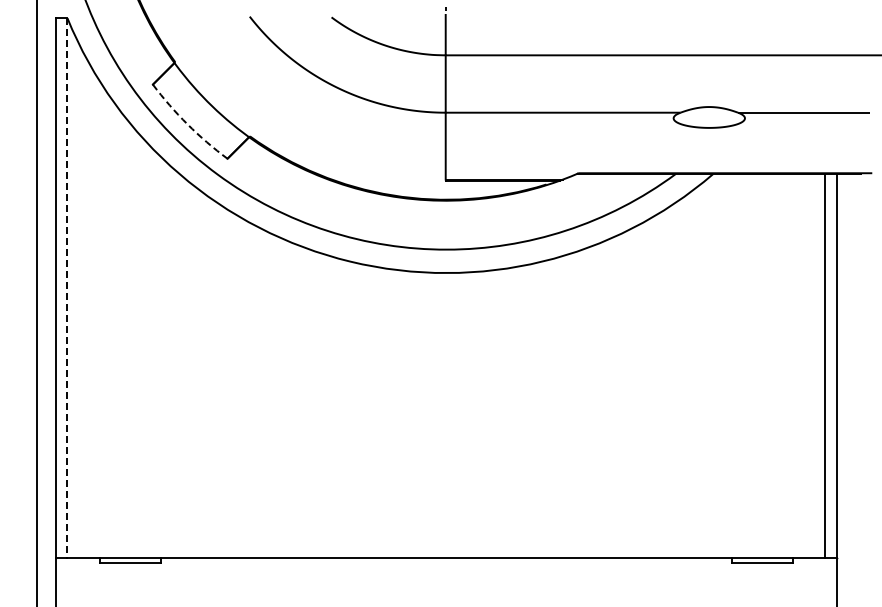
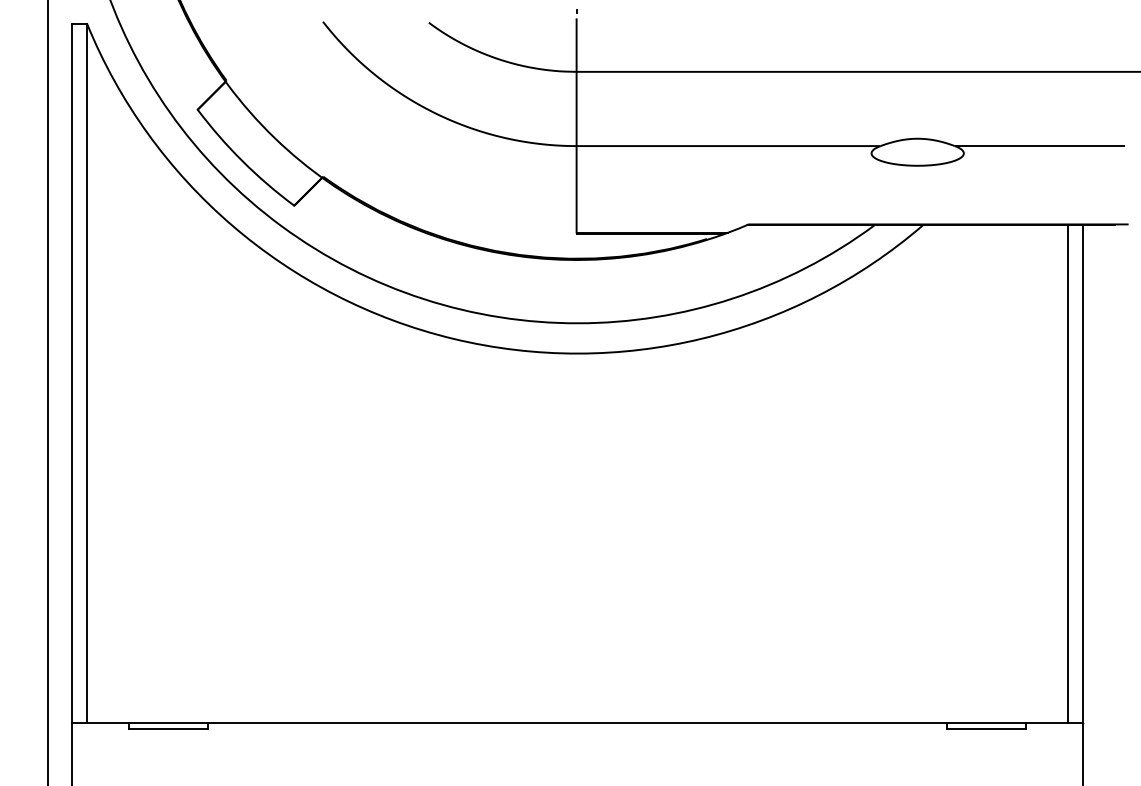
arc: (187, 124) -> (242, 161), dashed -> solid
line: (67, 288) -> (87, 373), dashed -> solid

